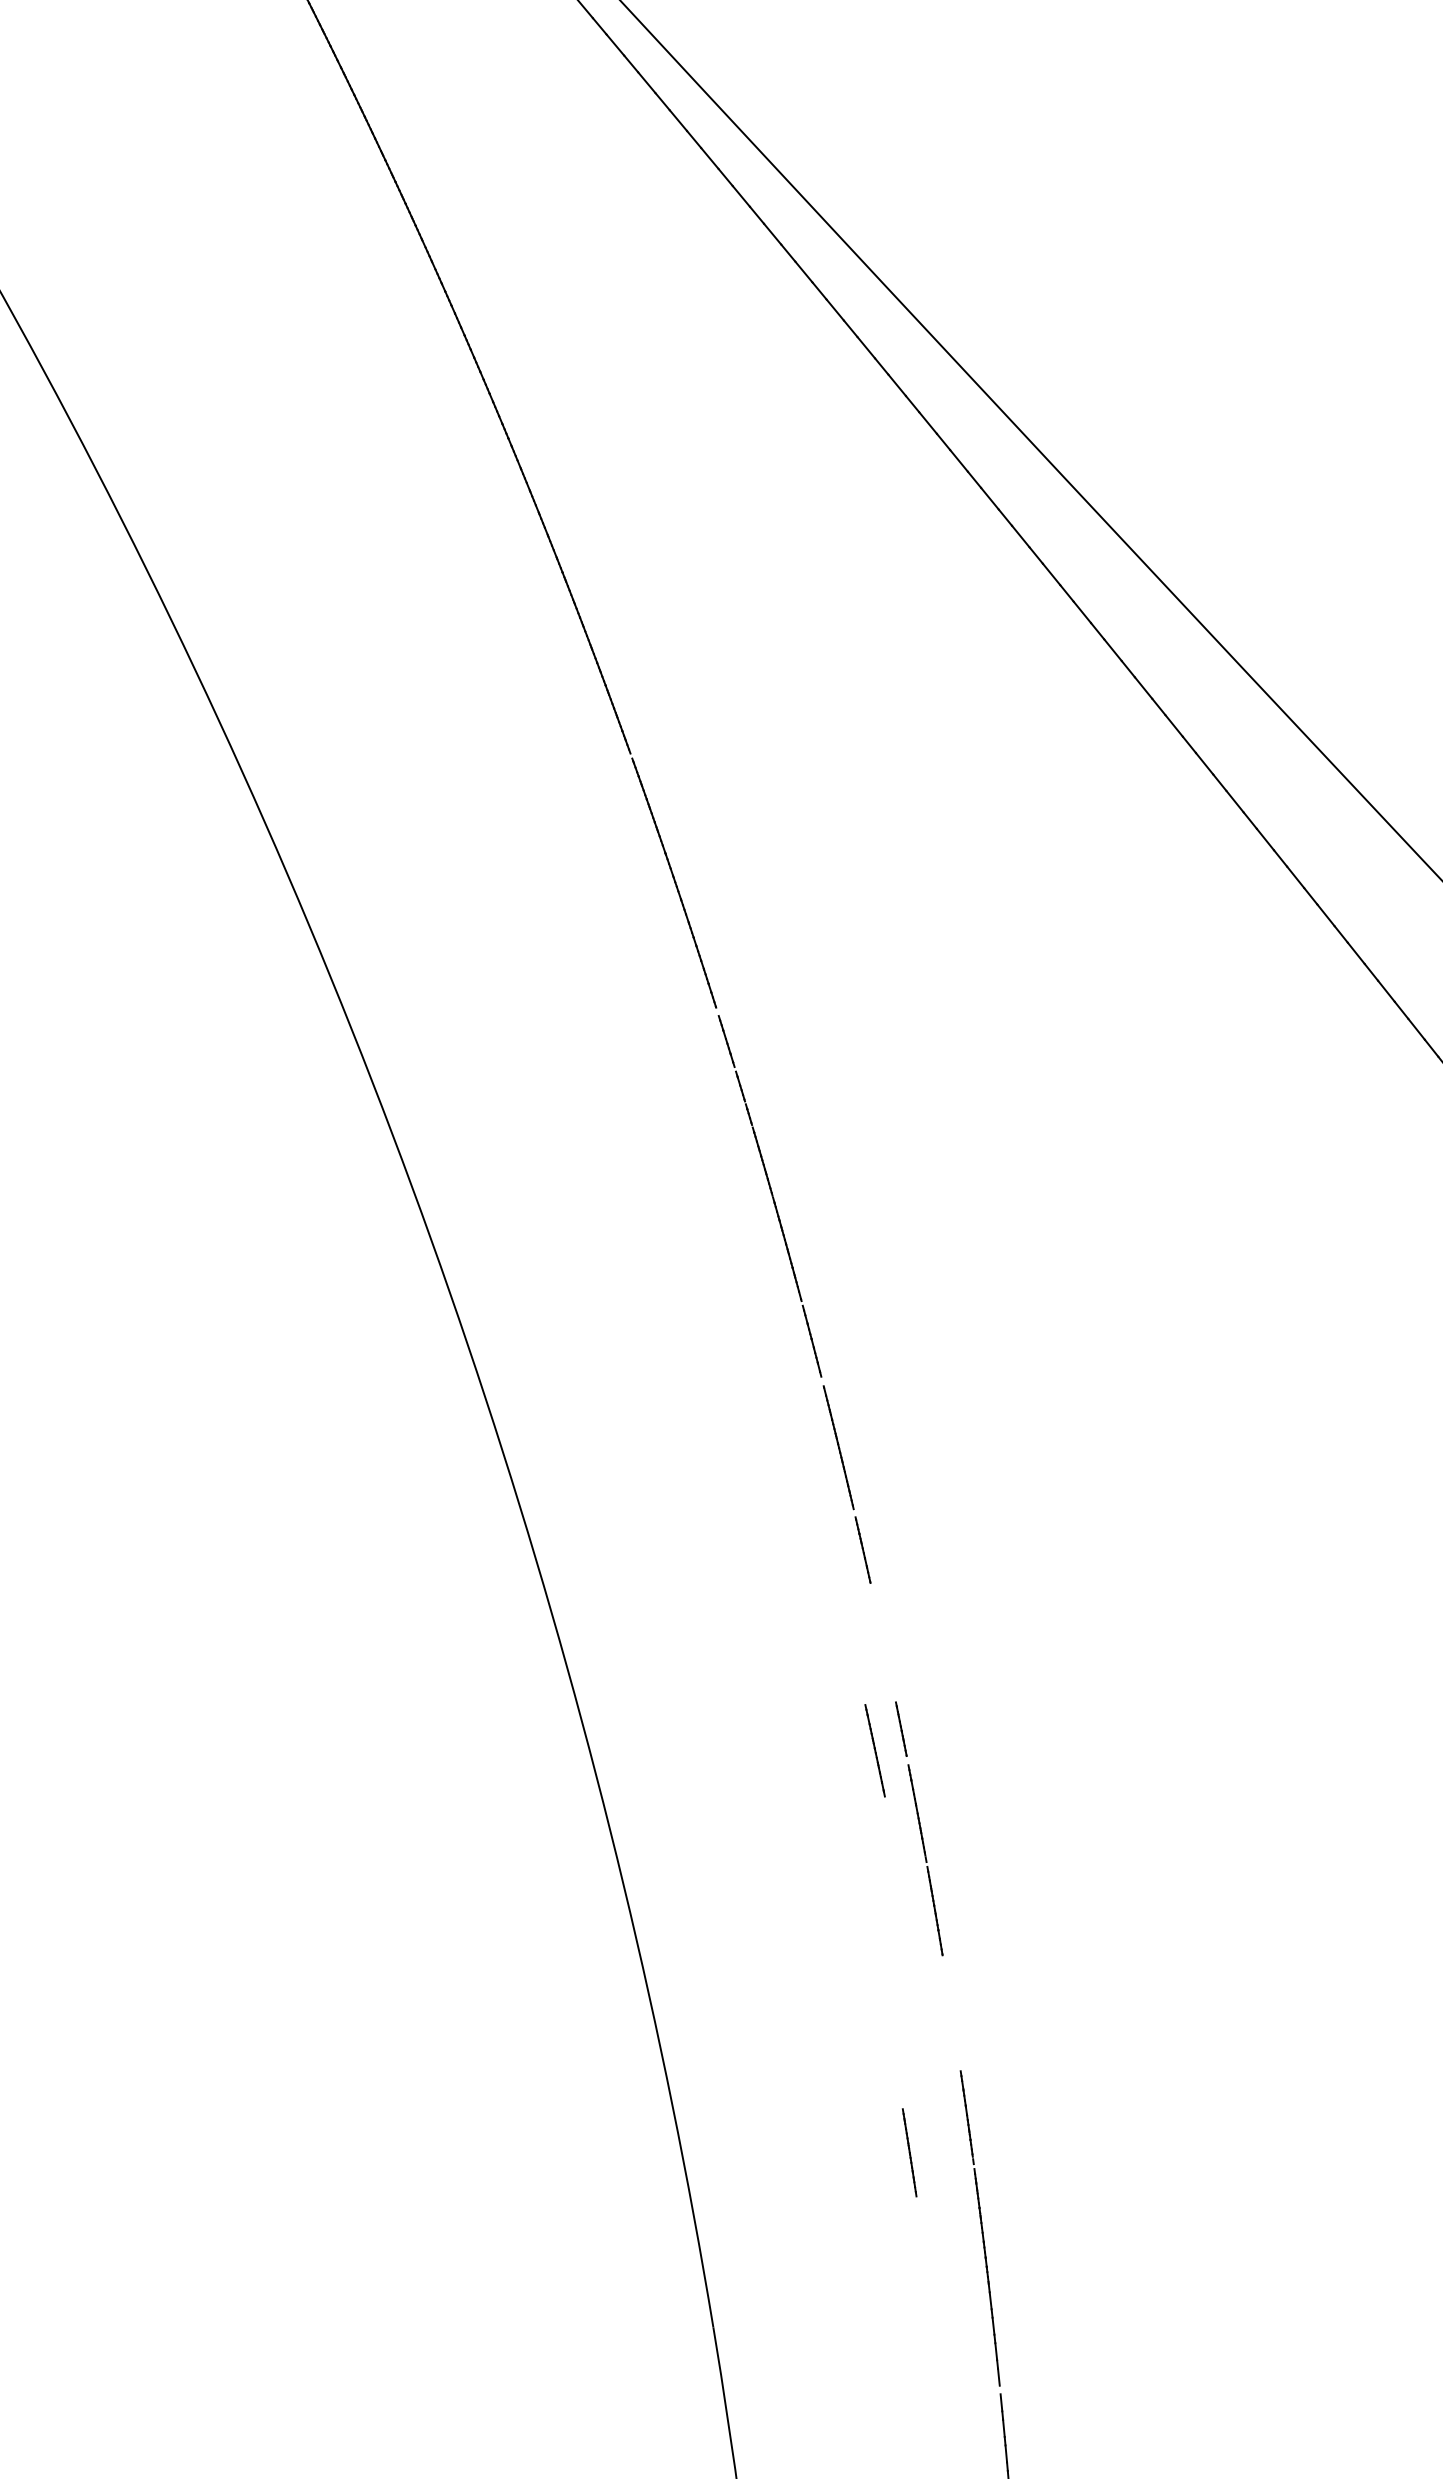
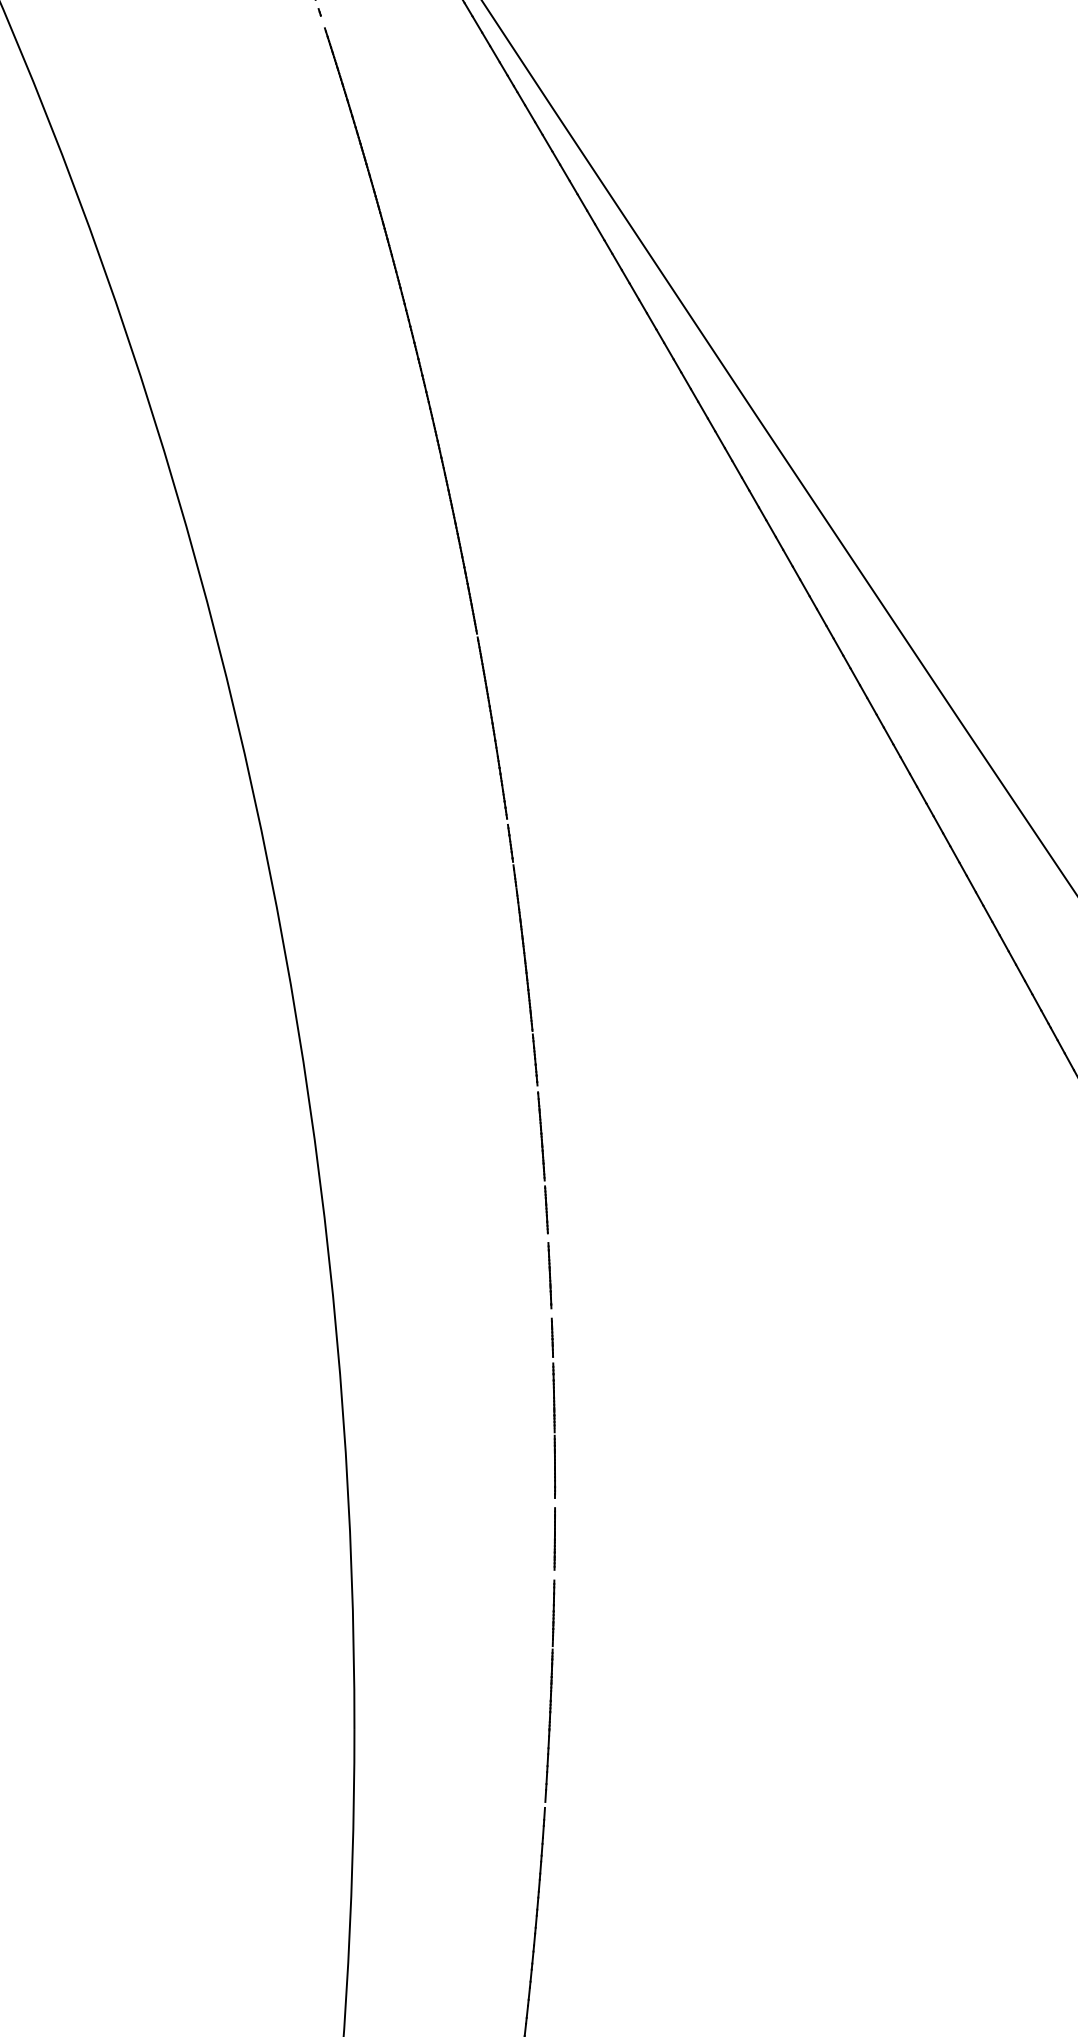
line: (874, 1750) -> (549, 1275), moved
line: (909, 2152) -> (554, 1538), moved

